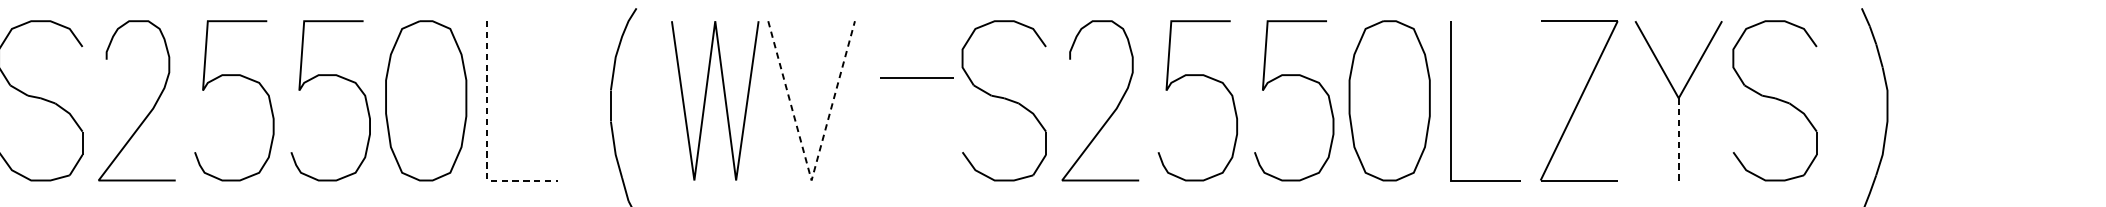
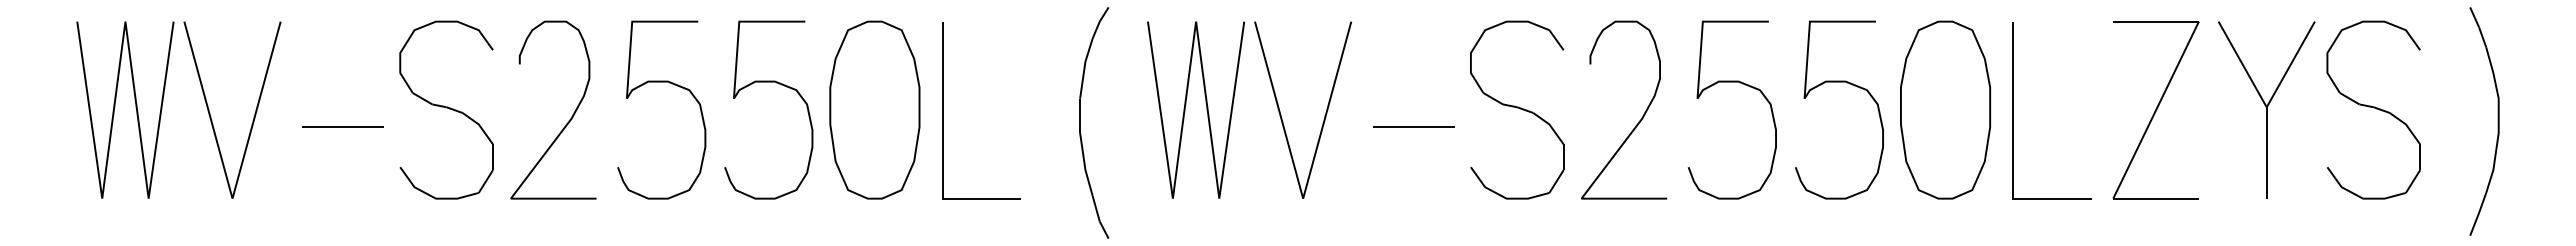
line: (916, 77) -> (1413, 126), moved
line: (487, 136) -> (942, 149), dashed -> solid
line: (1678, 138) -> (2266, 152), dashed -> solid
line: (811, 180) -> (1303, 198), dashed -> solid

